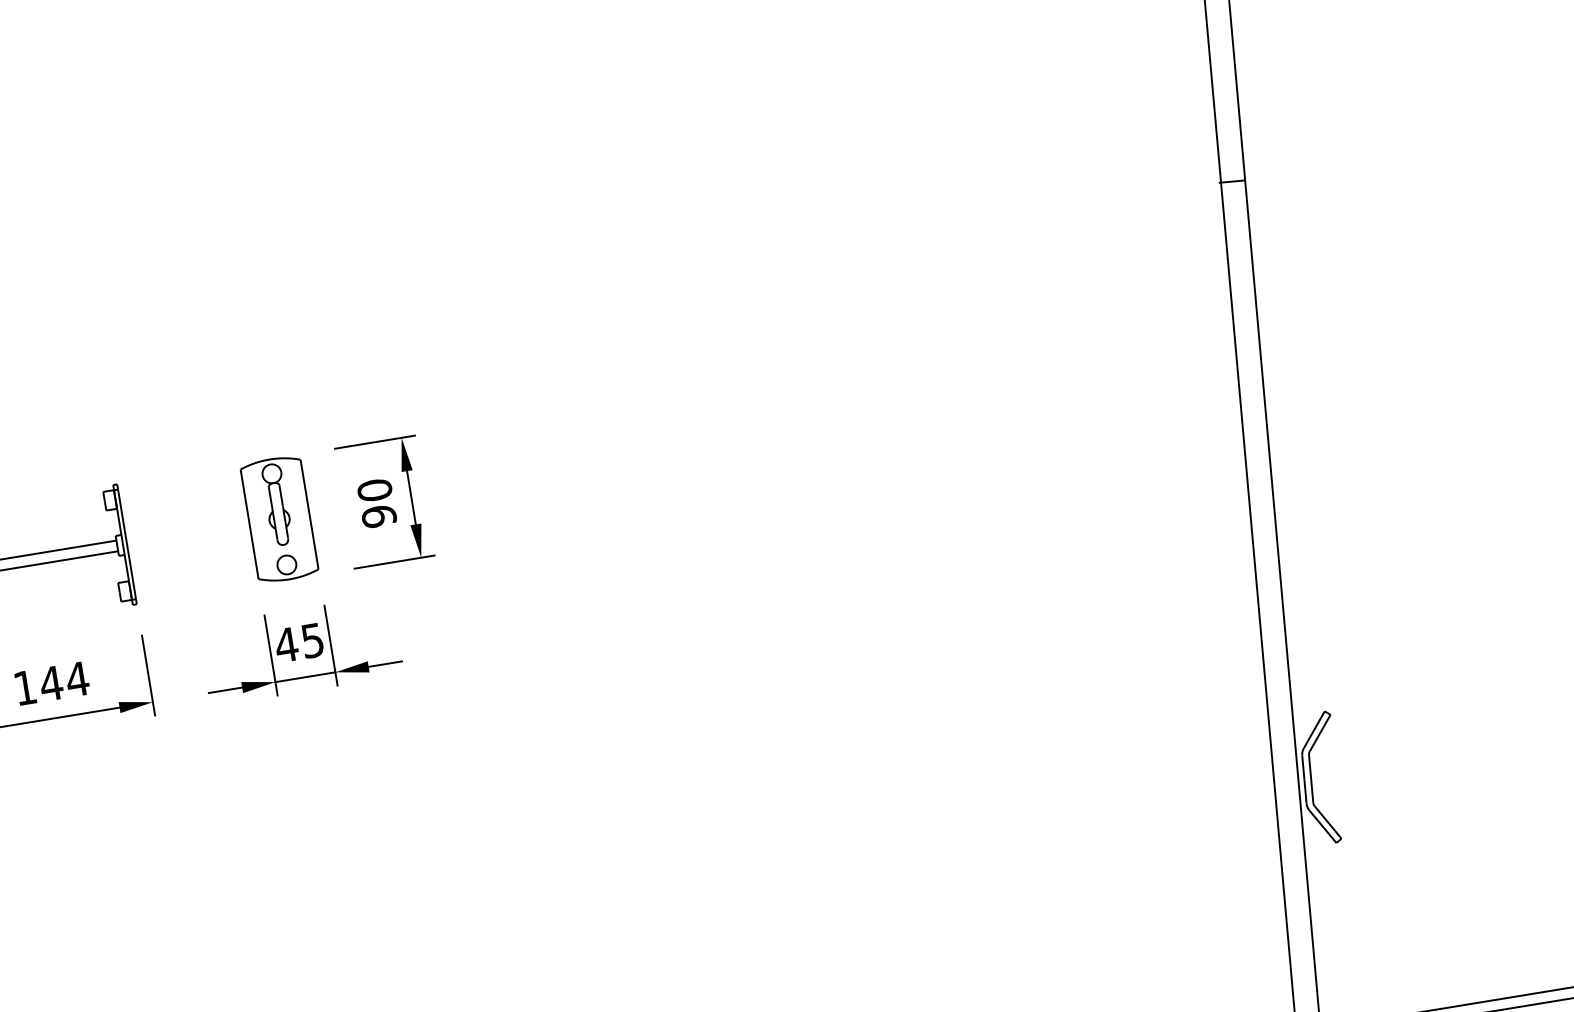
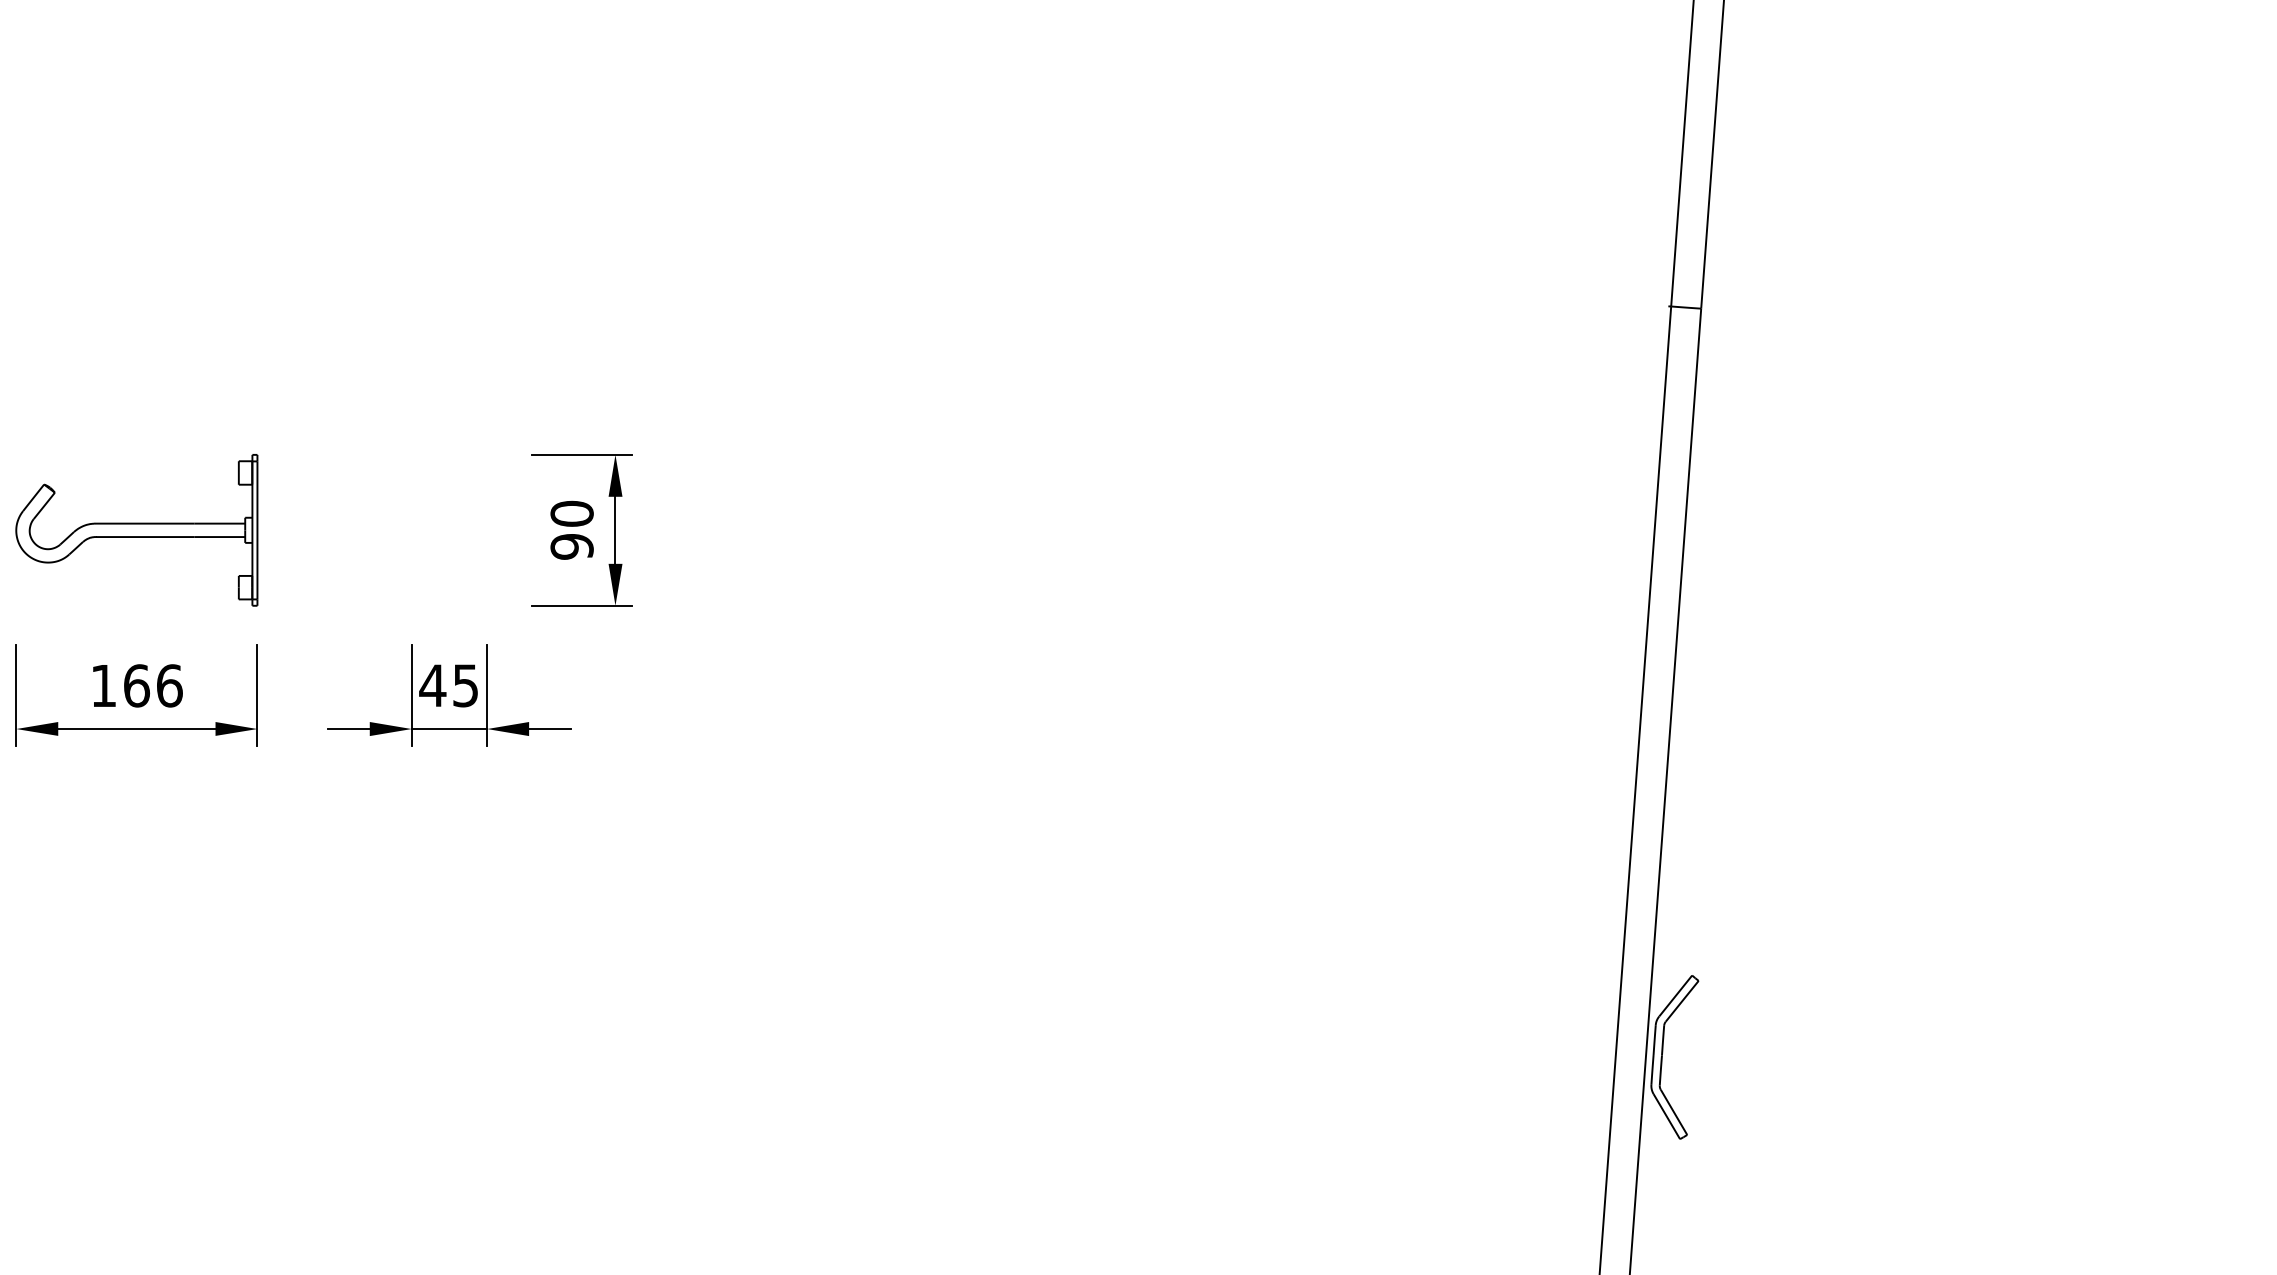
part: (279, 519) -> (449, 530), removed
text: (64, 681) -> (153, 685), 144 -> 166

